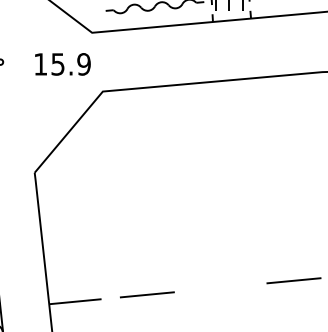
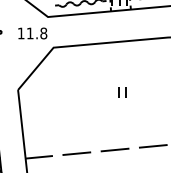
text: (70, 64) -> (36, 33), 15.9 -> 11.8
part: (234, 177) -> (122, 92), added
line: (219, 286) -> (114, 149), added

